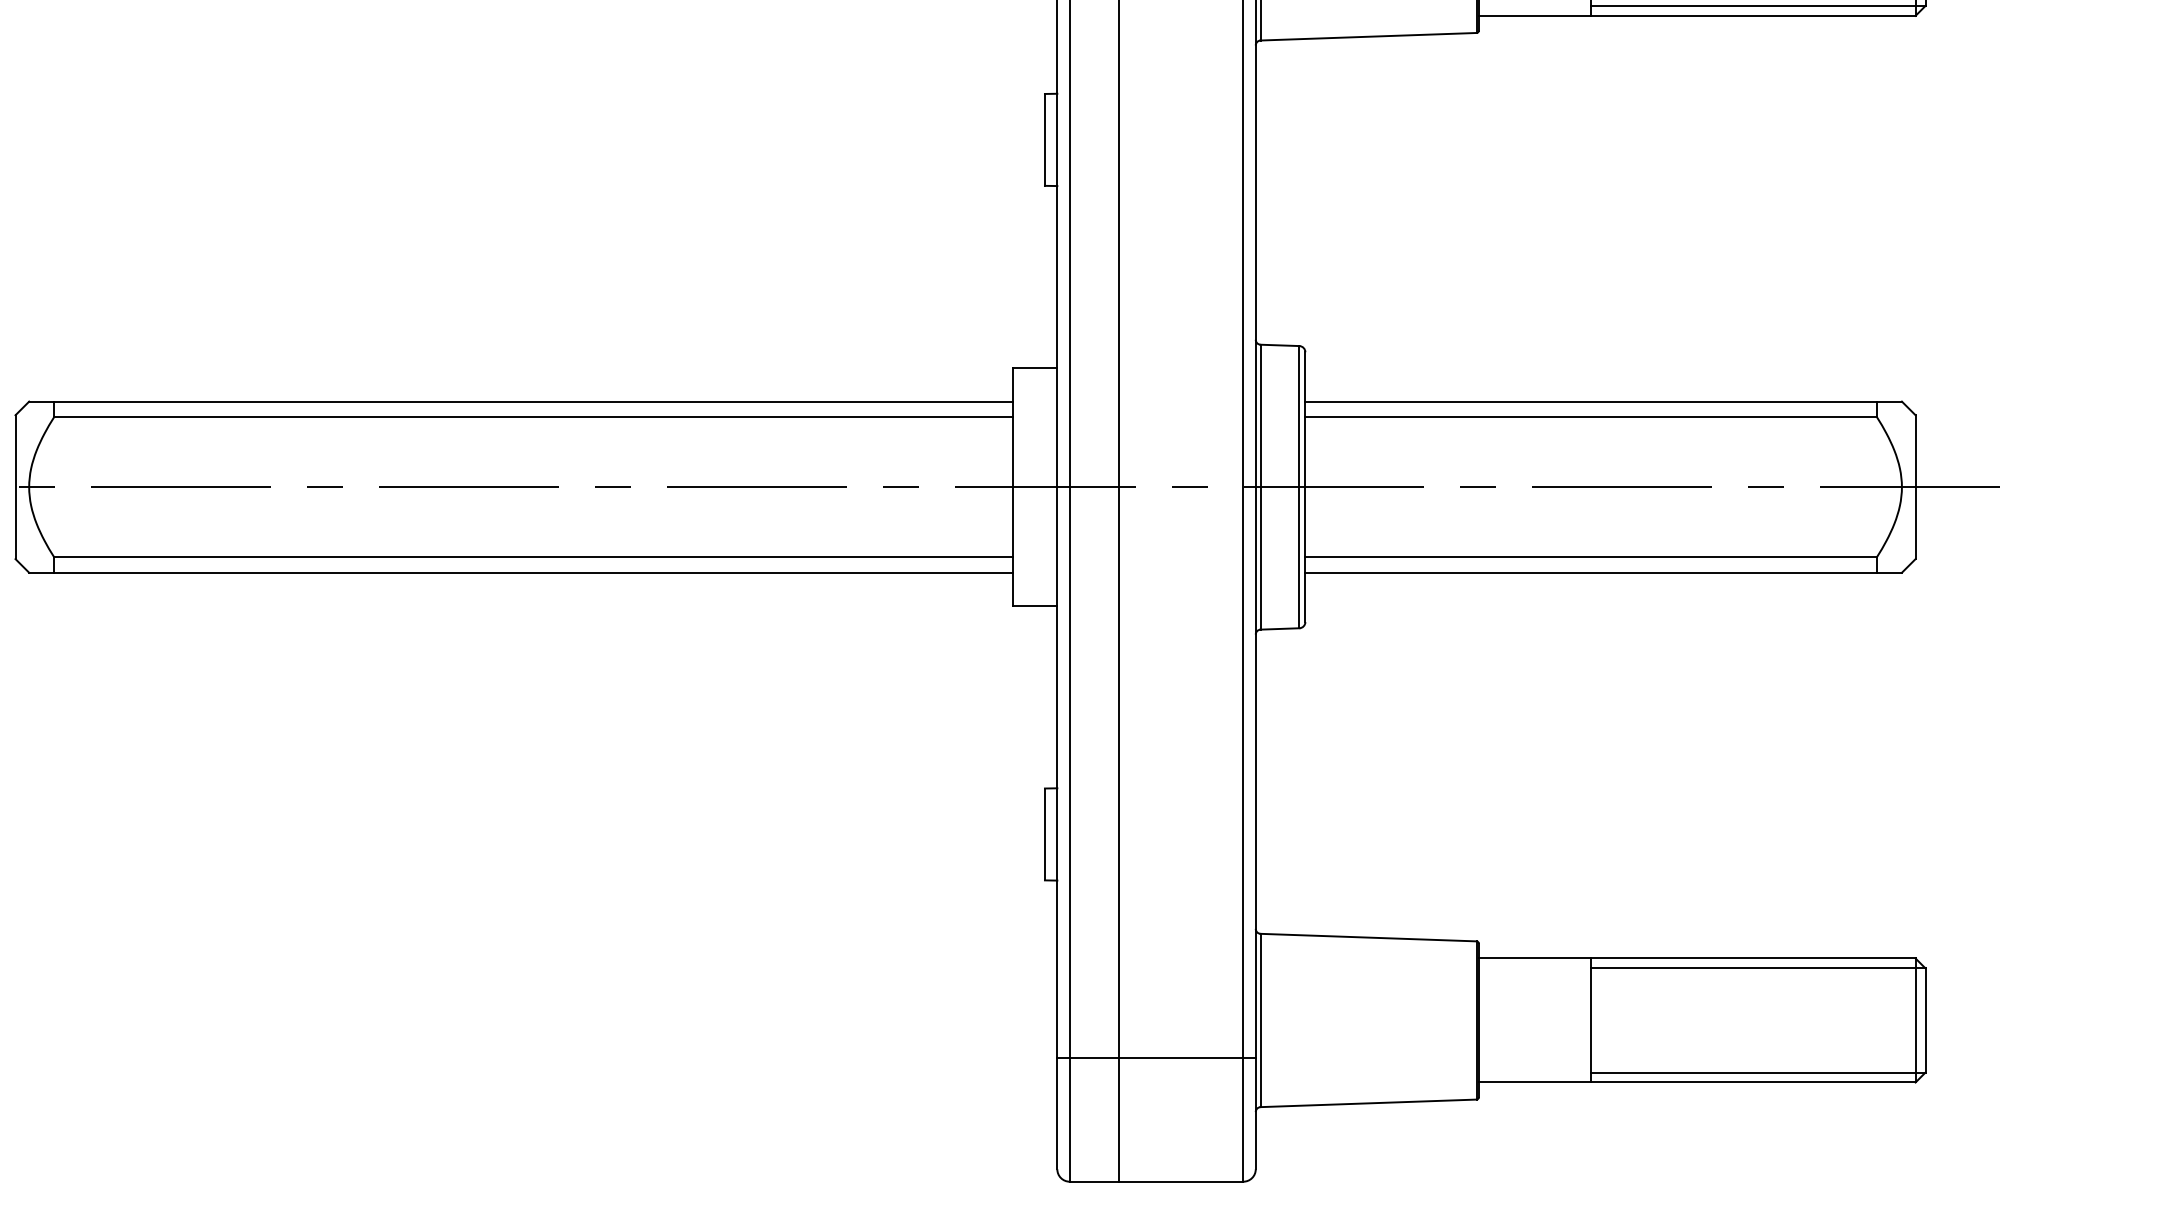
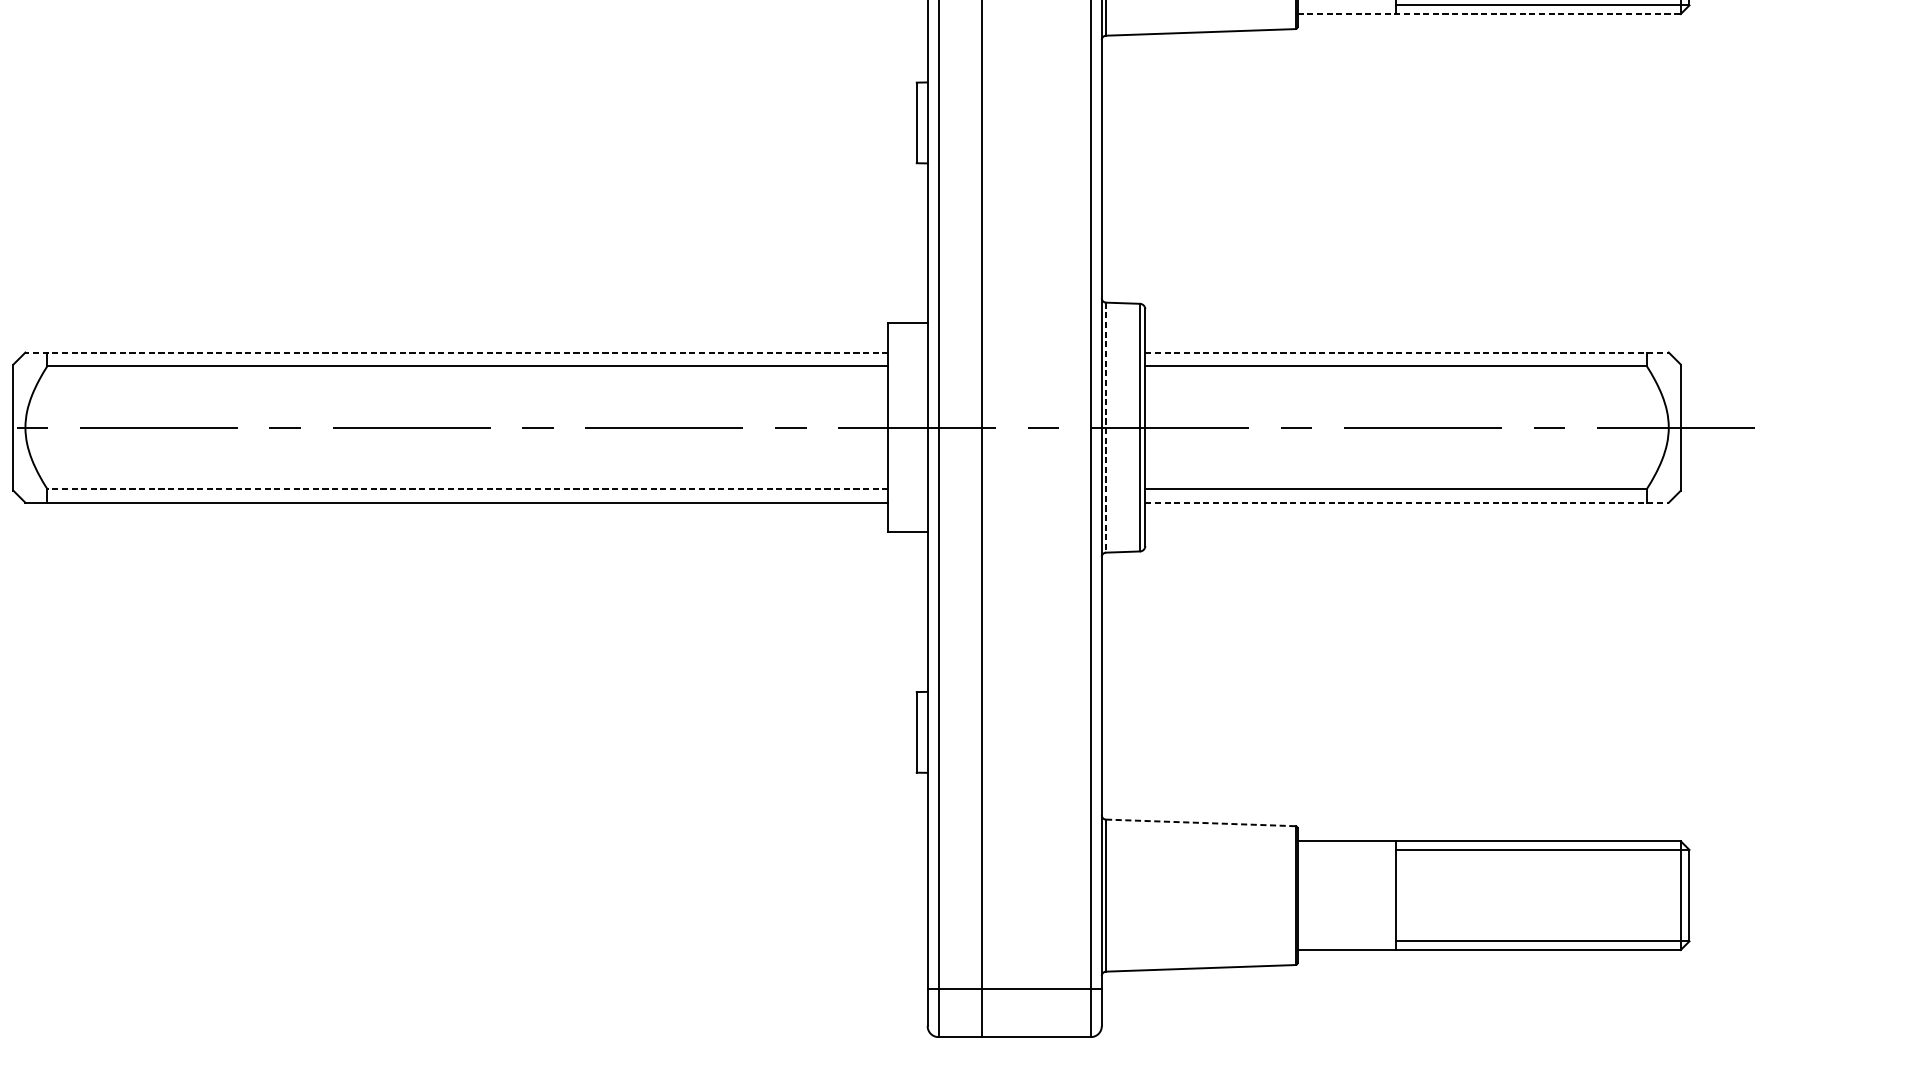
line: (1697, 15) -> (1489, 13), solid -> dashed
line: (520, 401) -> (456, 352), solid -> dashed
line: (1604, 401) -> (1407, 352), solid -> dashed
line: (1260, 487) -> (1105, 427), solid -> dashed
line: (532, 556) -> (467, 488), solid -> dashed
line: (1604, 572) -> (1407, 502), solid -> dashed
line: (1369, 937) -> (1201, 822), solid -> dashed
line: (1156, 1057) -> (1014, 988), moved

